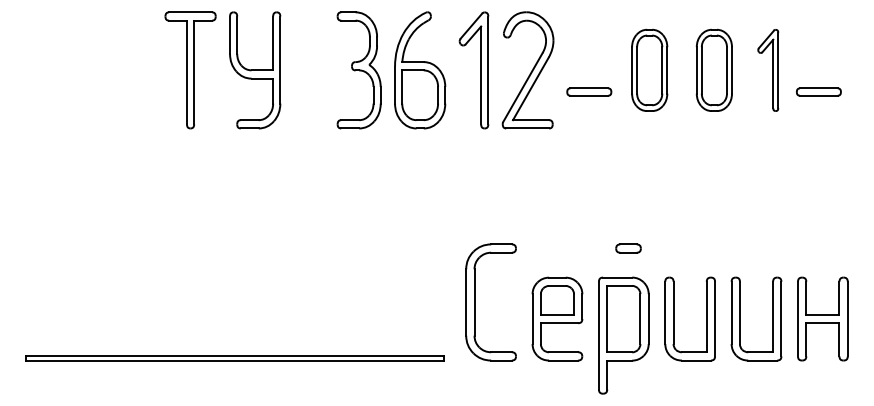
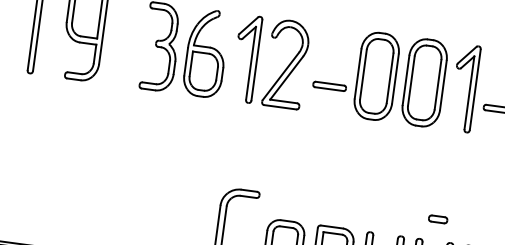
part: (649, 70) -> (376, 76), size x1.43
part: (714, 70) -> (424, 82), size x1.43
part: (768, 70) -> (464, 88), size x1.43
part: (628, 248) -> (438, 219), moved

